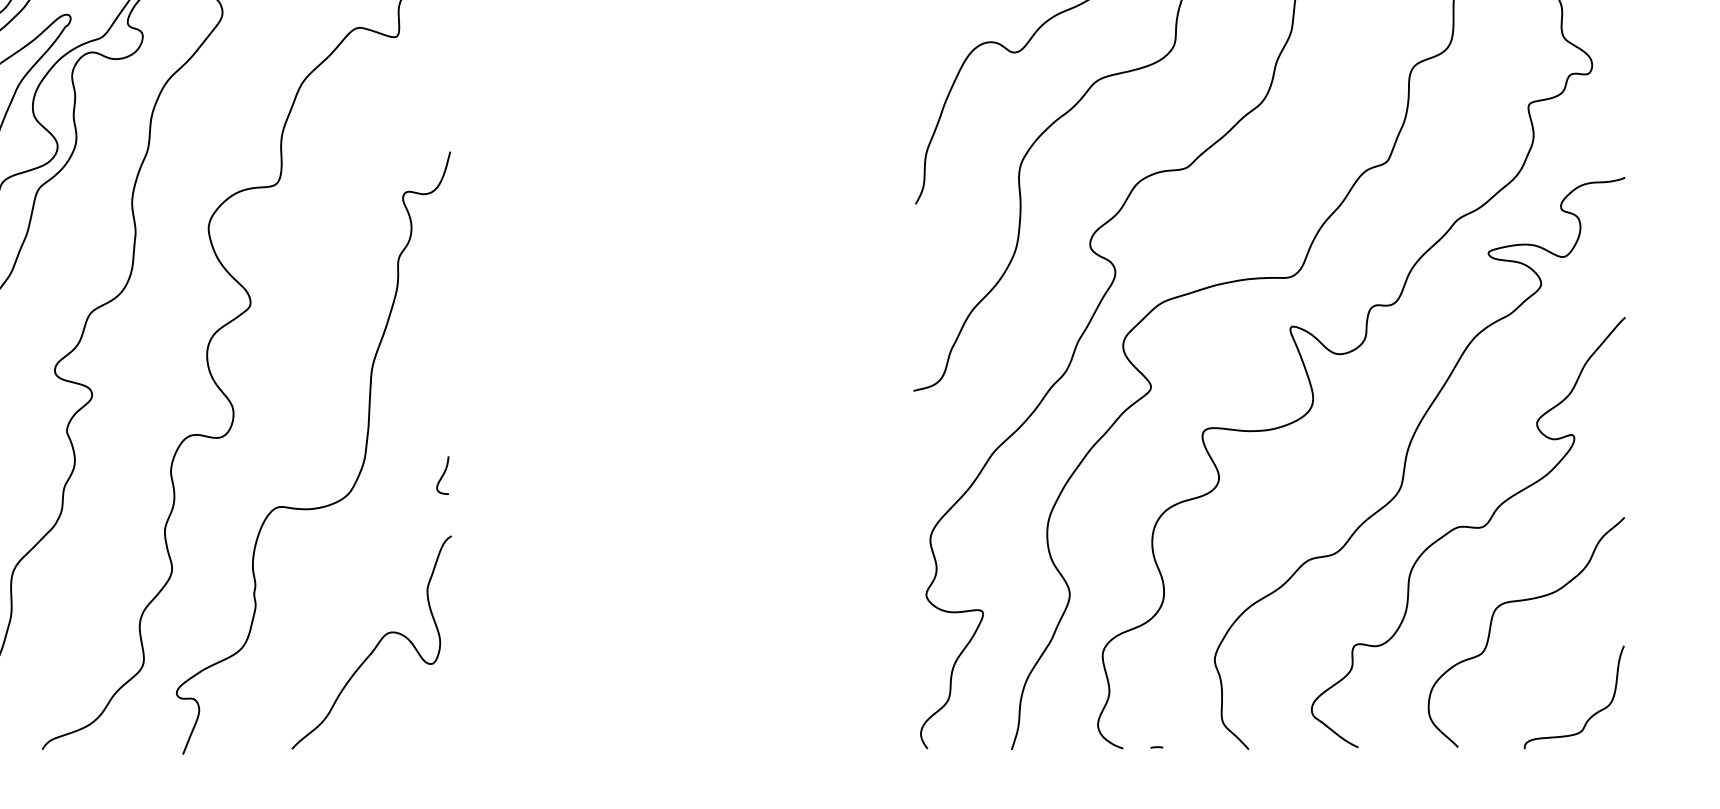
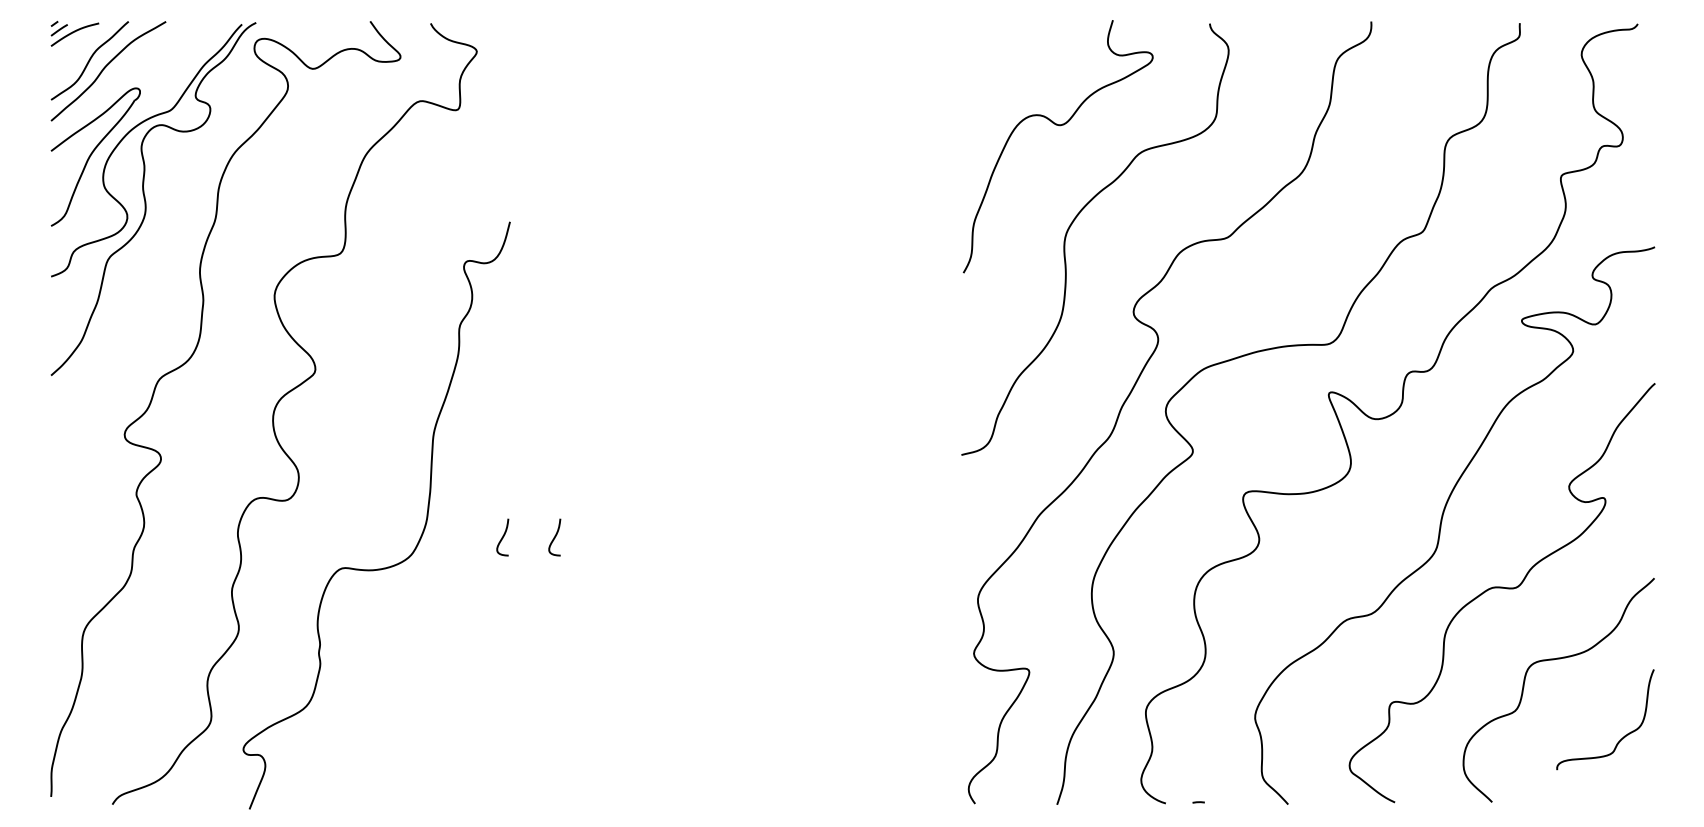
curve: (495, 475) -> (554, 537), added
curve: (376, 643) -> (438, 701), removed
curve: (1592, 714) -> (1623, 736), moved

